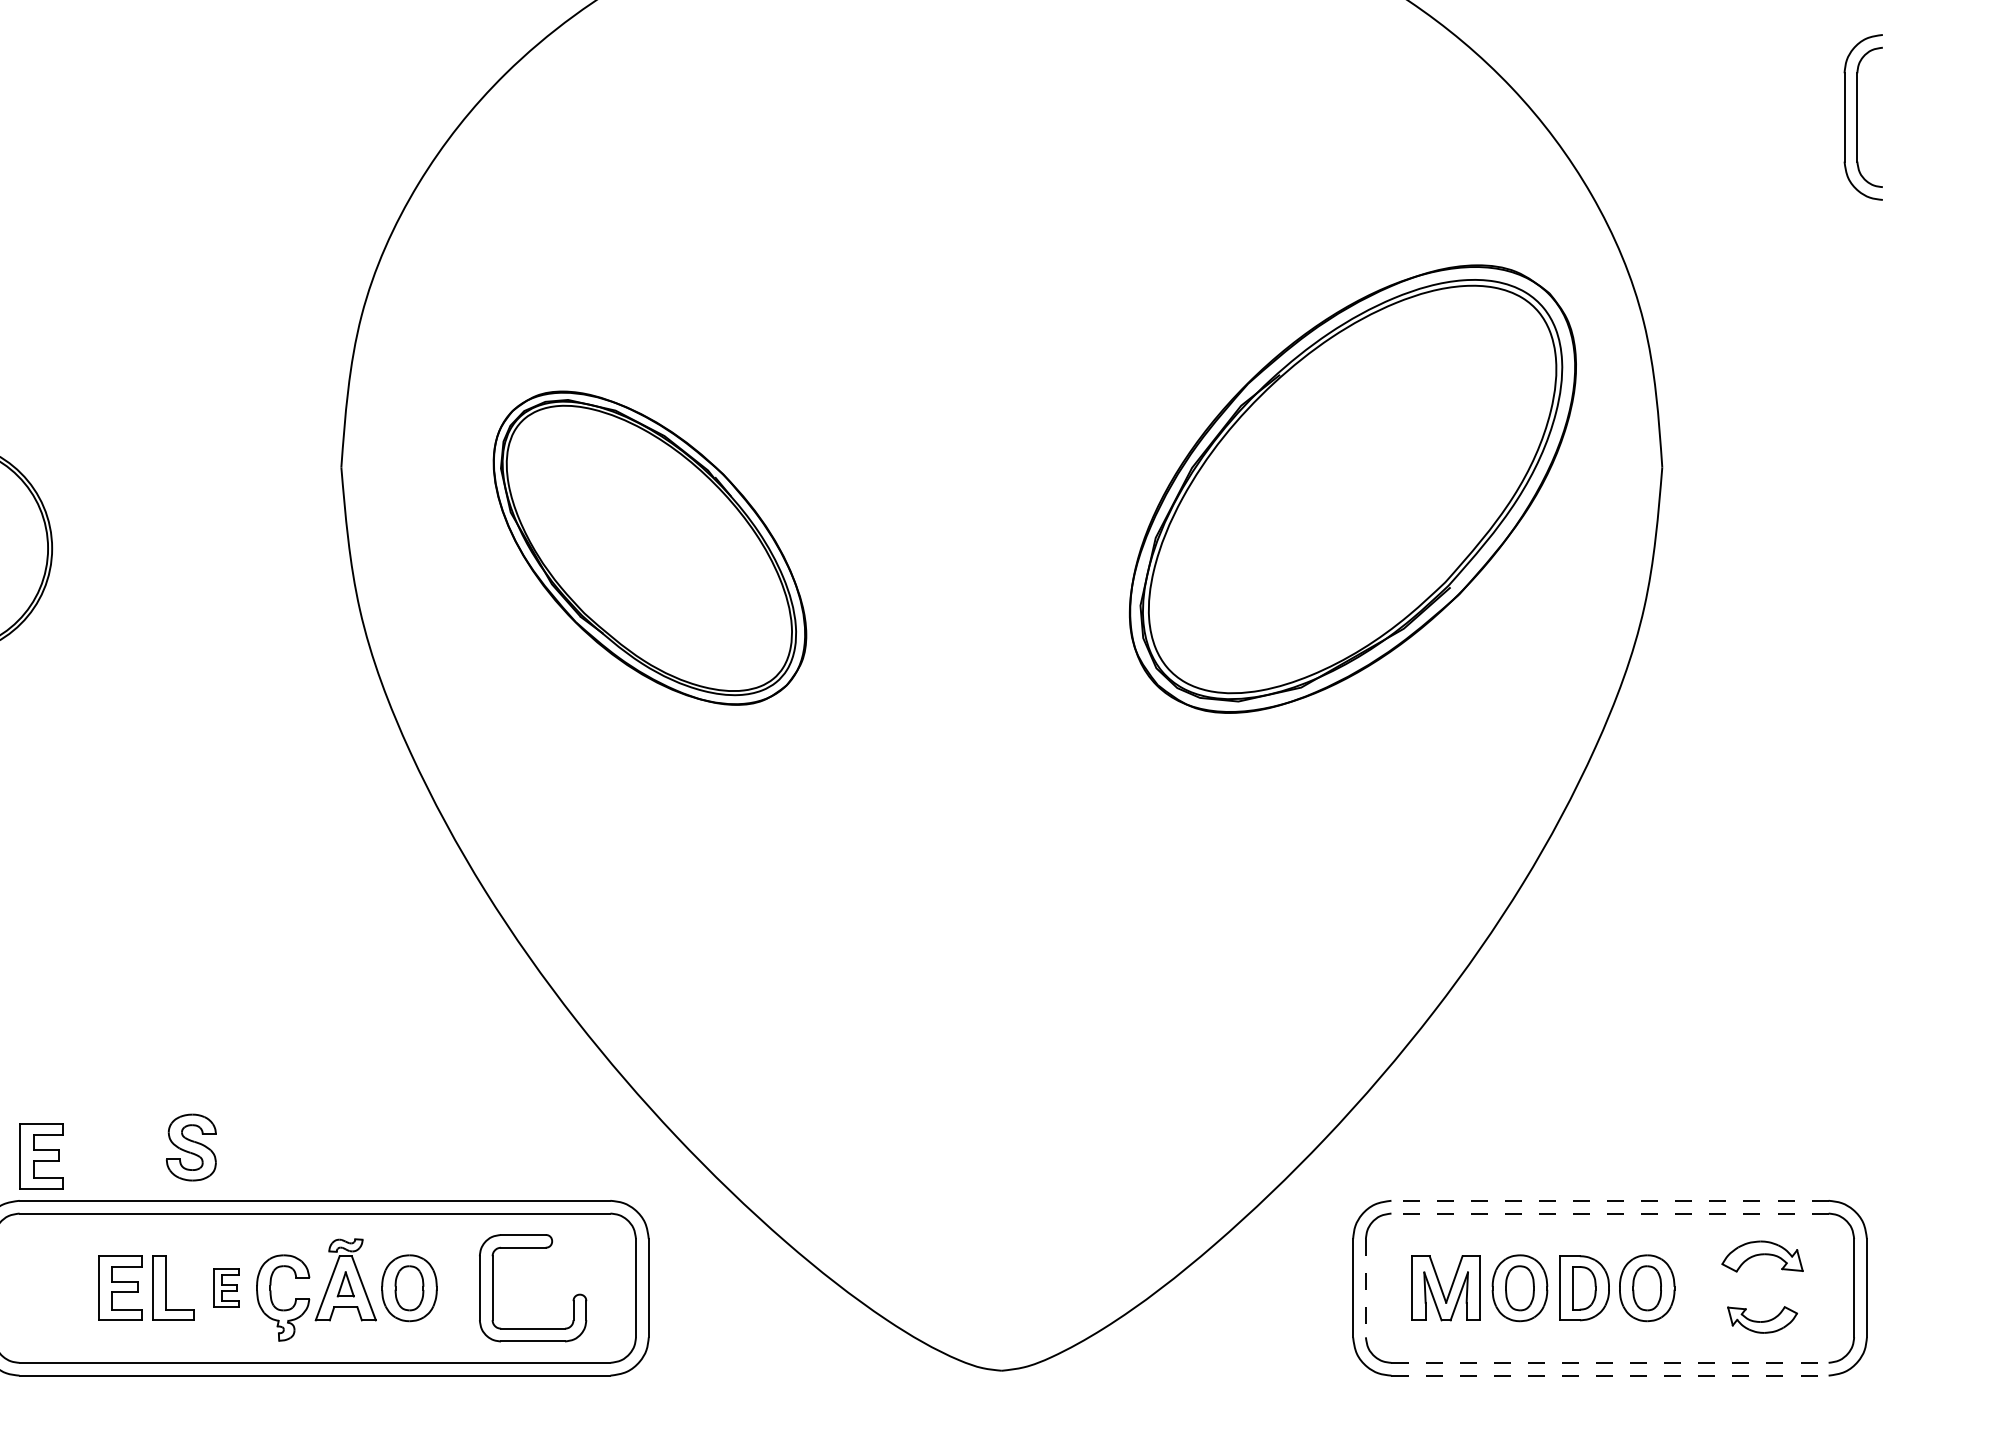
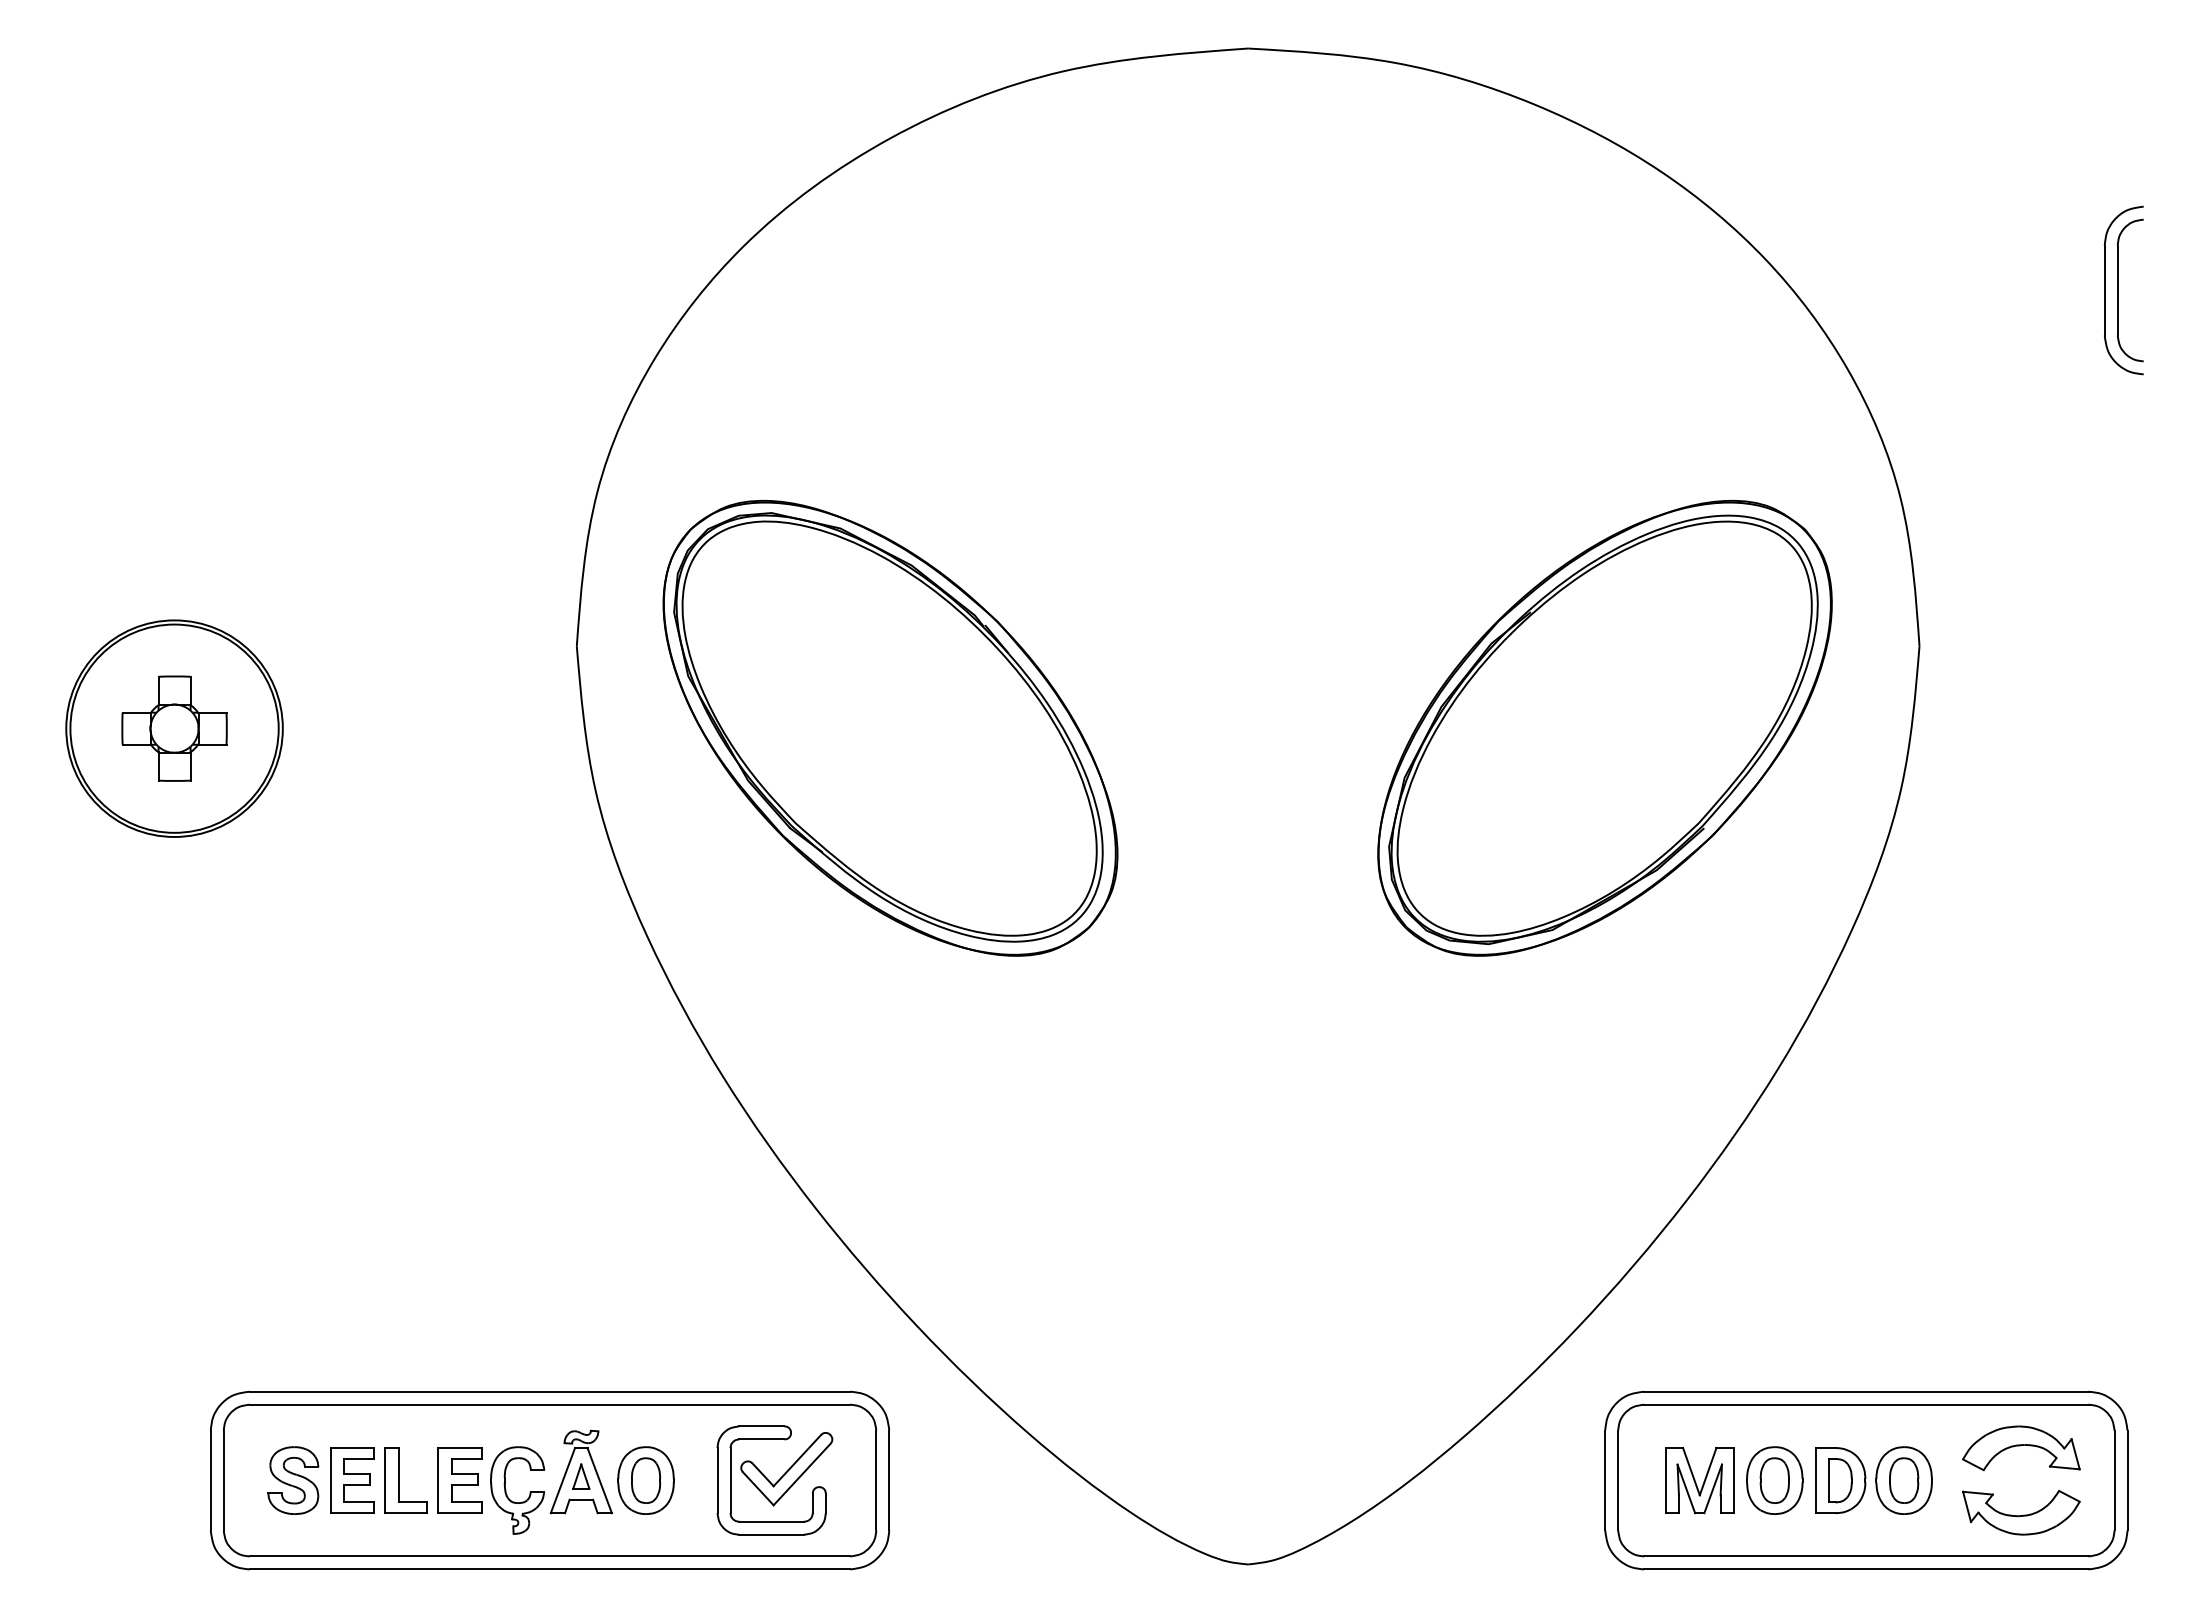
part: (1352, 489) -> (1604, 728), moved
part: (649, 548) -> (890, 728), size x1.43
part: (191, 1147) -> (293, 1480), moved
part: (41, 1156) -> (272, 1346), removed
line: (1609, 1200) -> (1865, 1391), dashed -> solid
line: (1609, 1213) -> (1865, 1404), dashed -> solid
part: (1762, 1256) -> (2021, 1448), size x1.43
part: (547, 1277) -> (786, 1469), added
part: (225, 1288) -> (459, 1480), size x1.67
line: (1366, 1288) -> (1618, 1480), dashed -> solid
part: (1762, 1319) -> (2021, 1512), size x1.67
line: (1610, 1362) -> (1866, 1556), dashed -> solid
line: (1610, 1375) -> (1866, 1569), dashed -> solid

